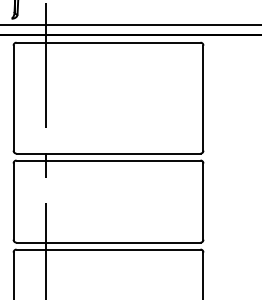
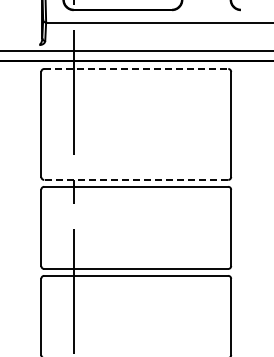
line: (108, 43) -> (136, 69), solid -> dashed
line: (107, 153) -> (135, 179), solid -> dashed

